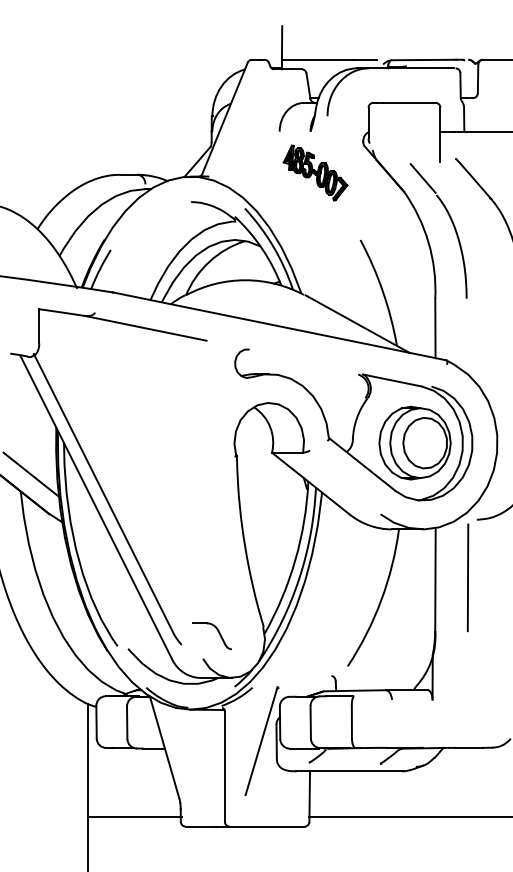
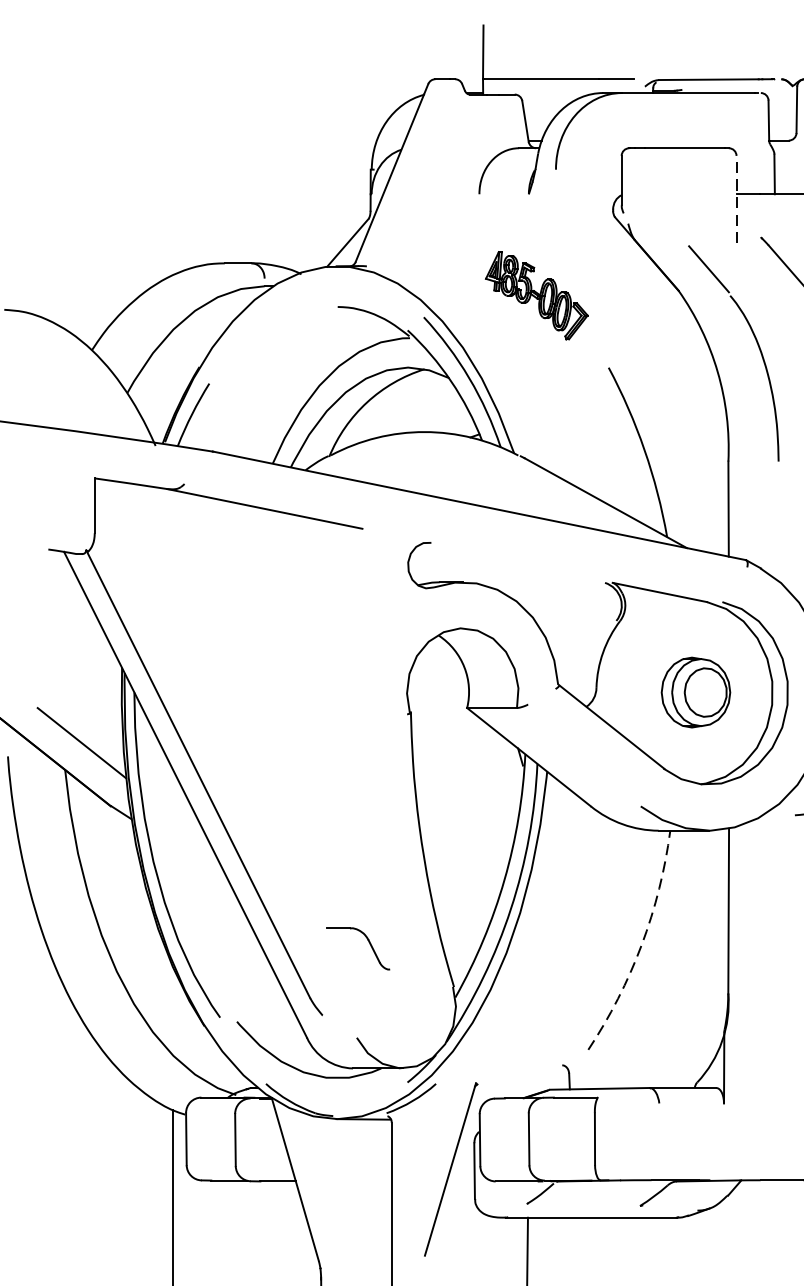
line: (440, 134) -> (736, 198), solid -> dashed
part: (315, 172) -> (536, 294), moved
part: (414, 442) -> (695, 691), size x0.6
line: (467, 577) -> (779, 907), removed
arc: (381, 600) -> (642, 944), solid -> dashed
part: (218, 633) -> (368, 944), moved

